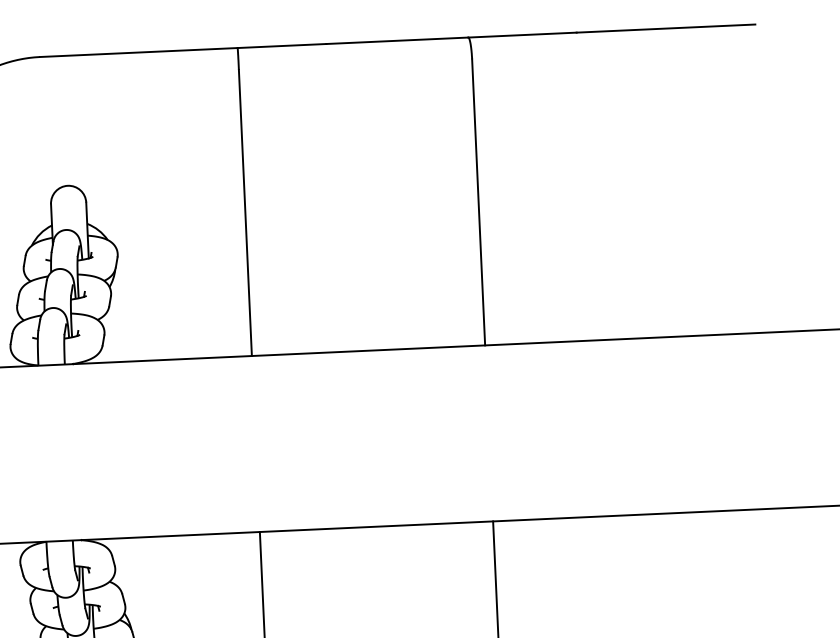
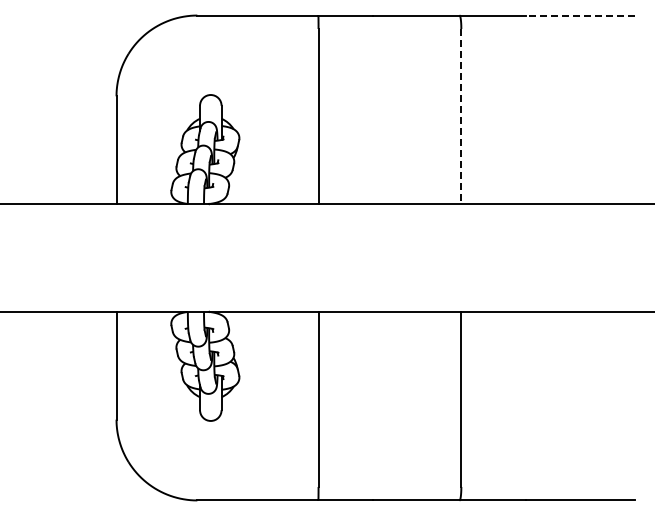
line: (665, 28) -> (580, 15), solid -> dashed
line: (478, 202) -> (461, 116), solid -> dashed

